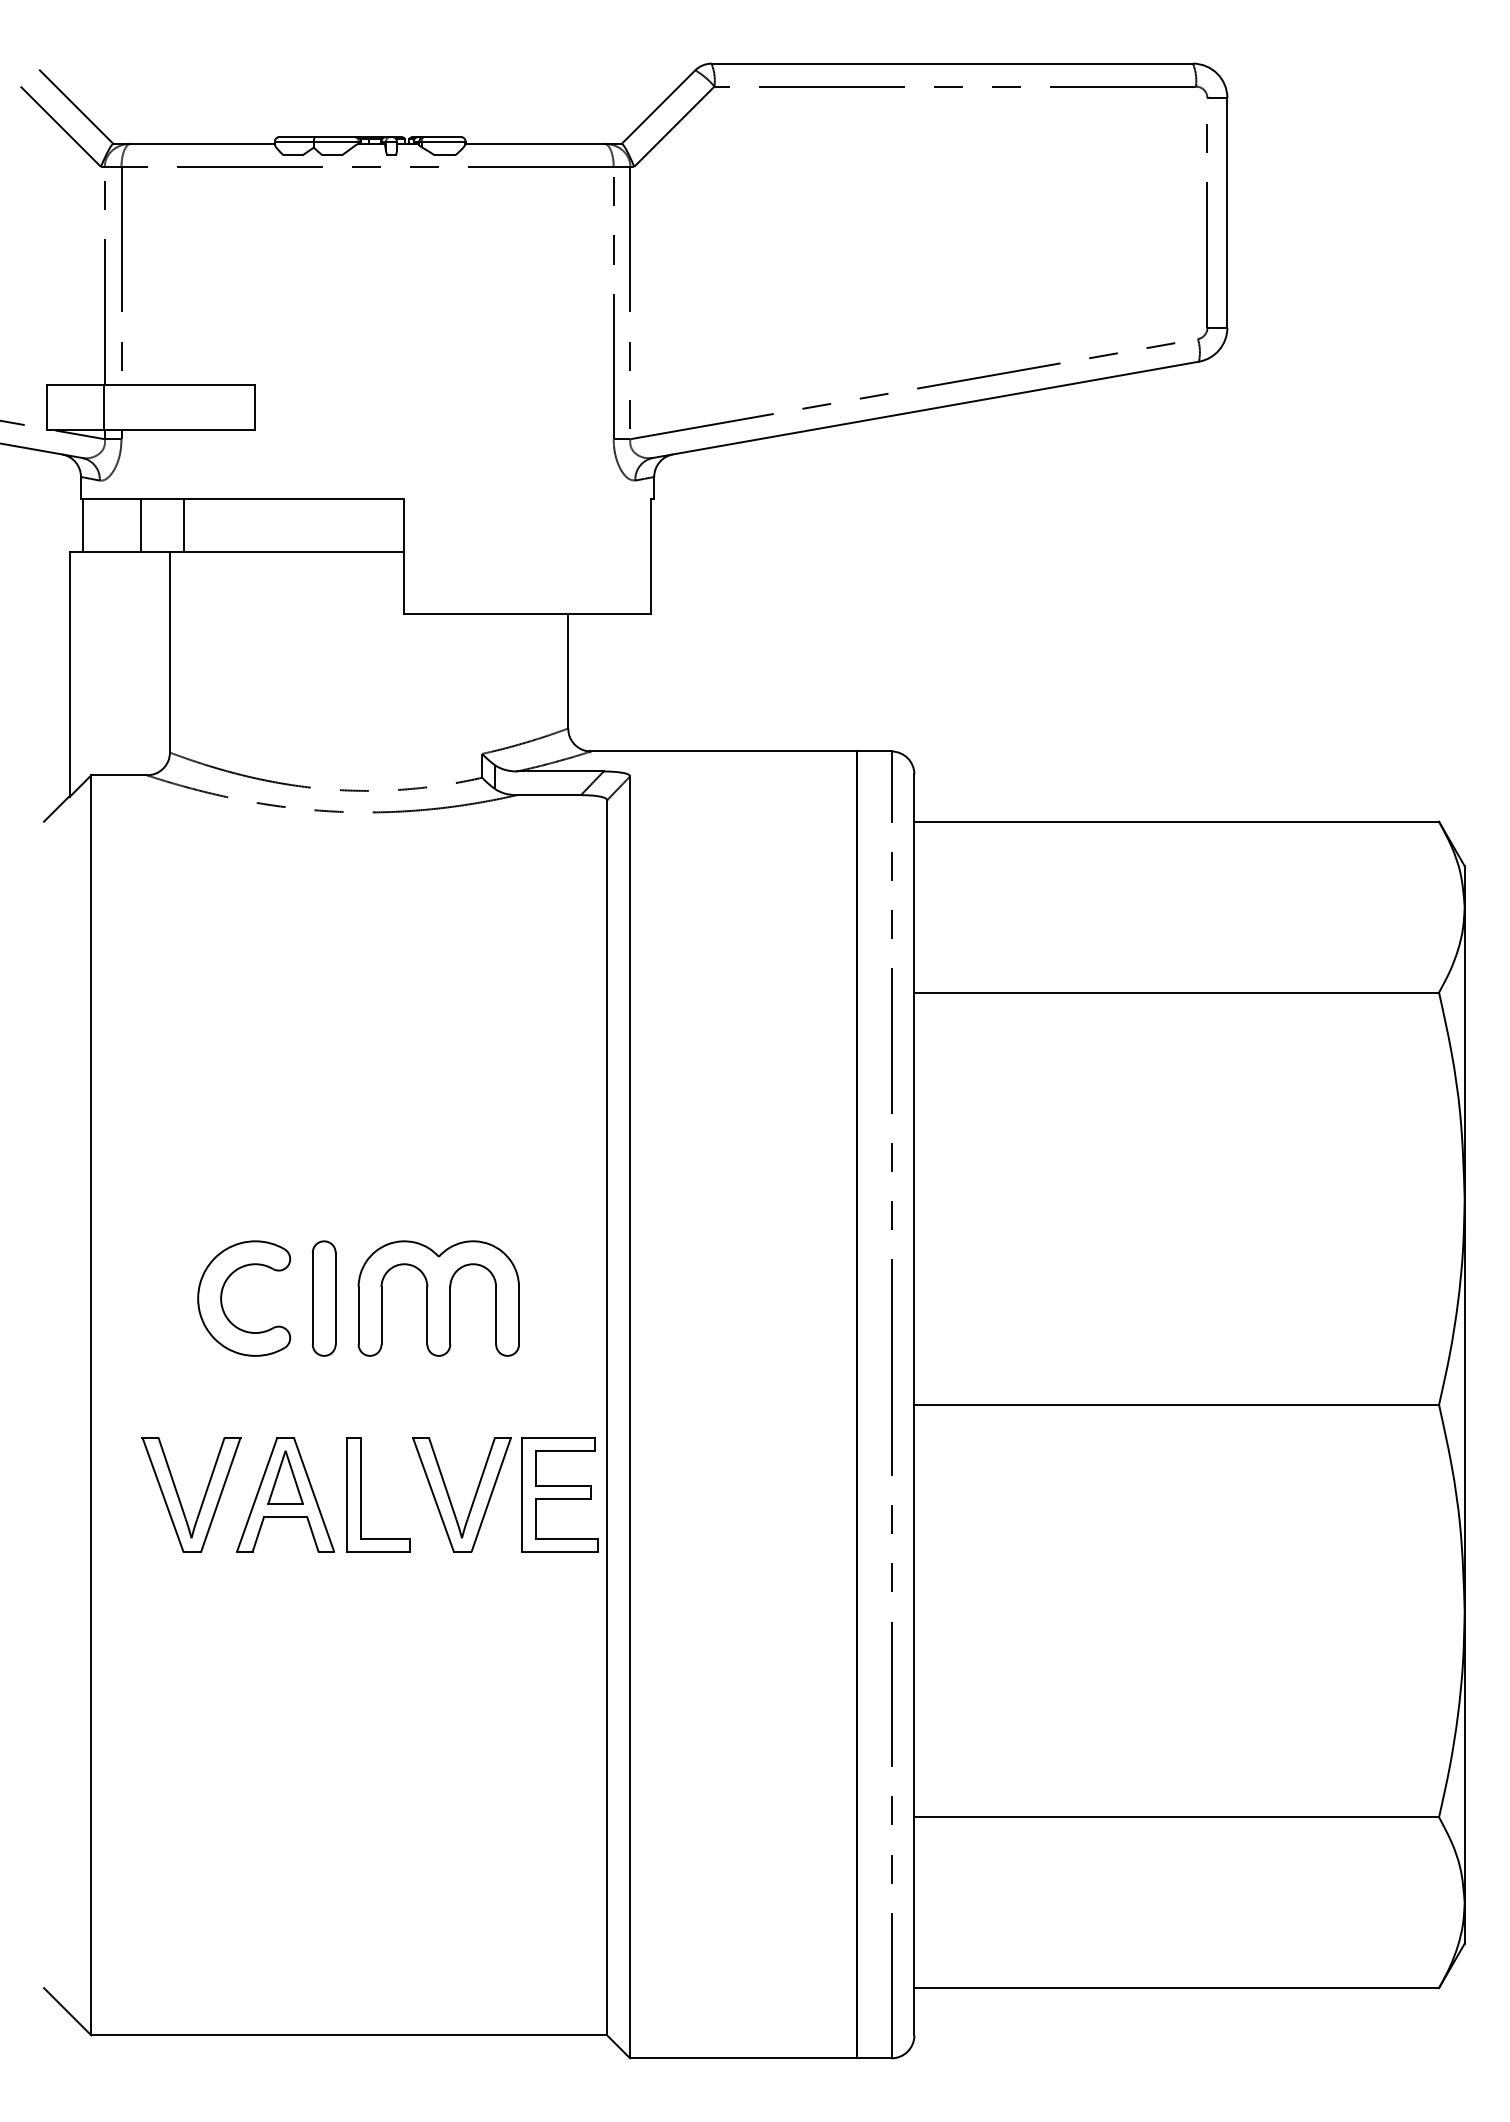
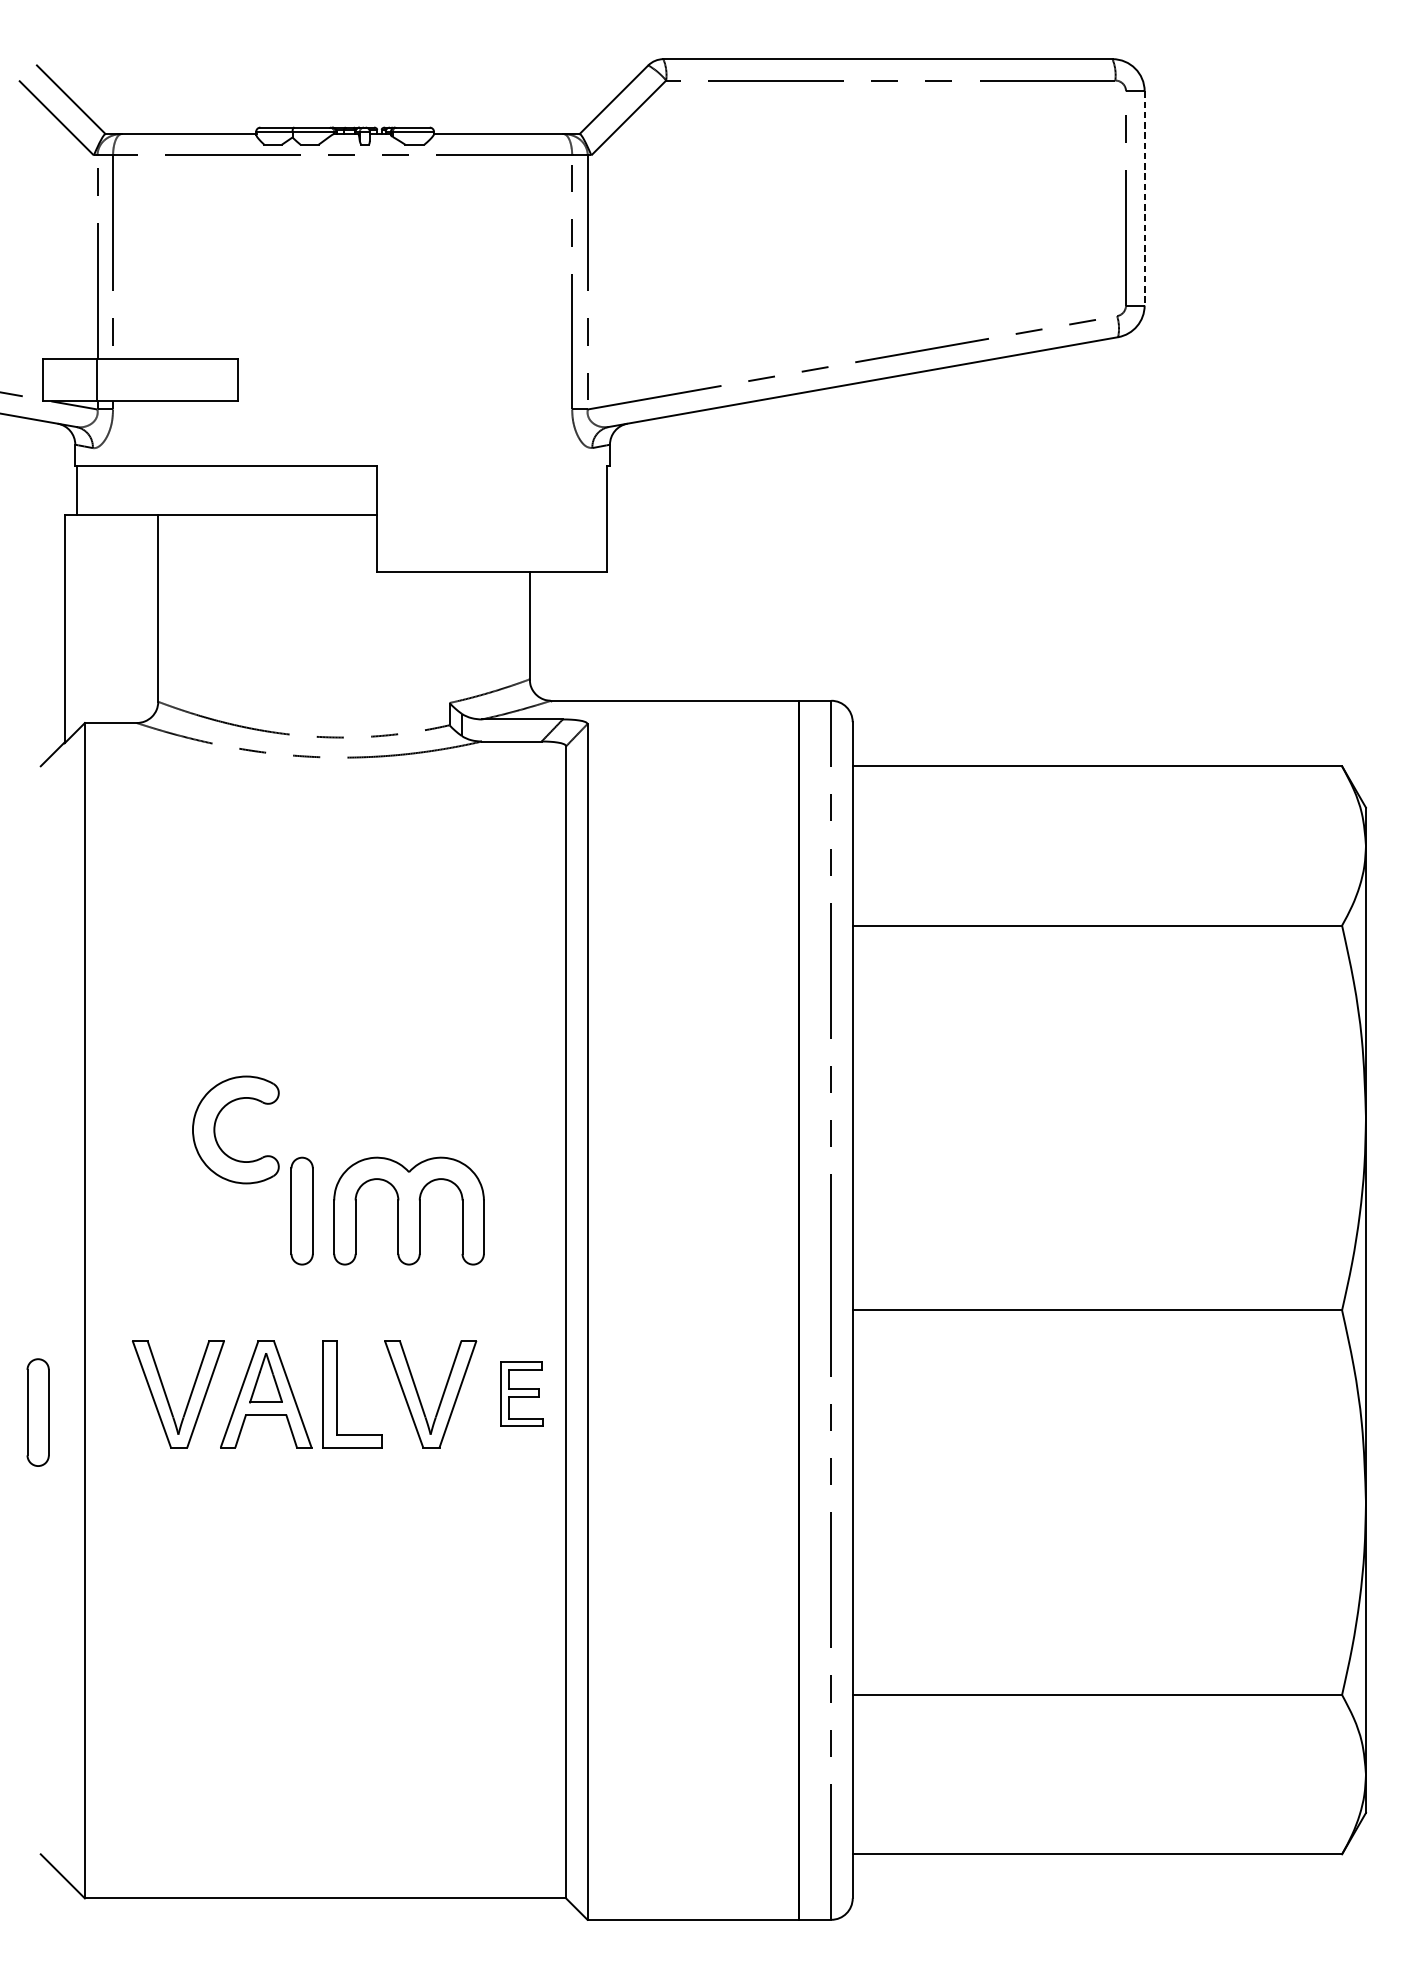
line: (1227, 212) -> (1144, 198), solid -> dashed
line: (141, 525) -> (131, 489), removed
line: (184, 525) -> (171, 489), removed
part: (222, 1295) -> (215, 1127), moved
part: (559, 1494) -> (521, 1393), size x0.6
part: (40, 1514) -> (37, 1412), added

